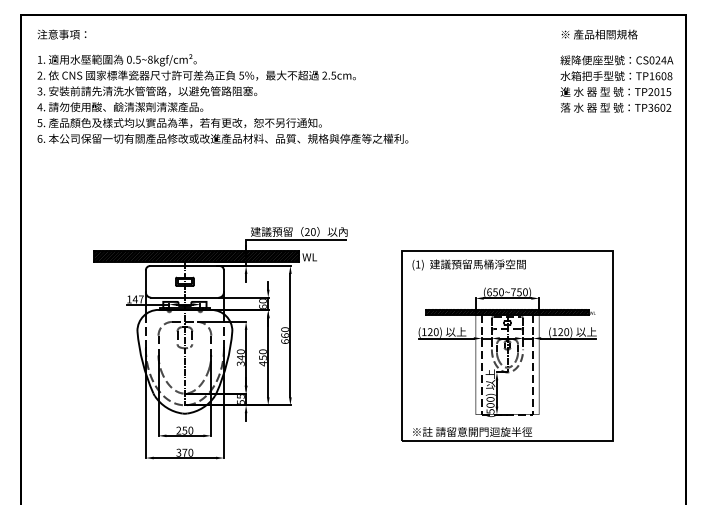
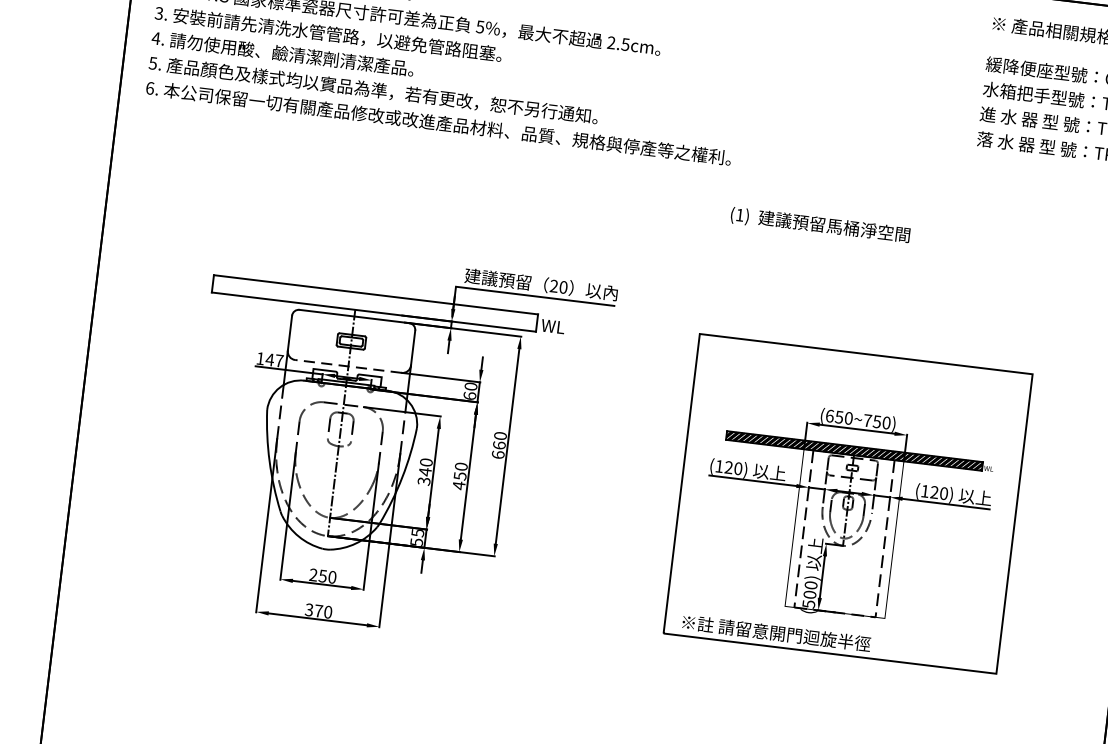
hatch: (196, 255) -> (374, 302), removed
text: (468, 264) -> (819, 224), moved
line: (184, 297) -> (347, 366), solid -> dashed

